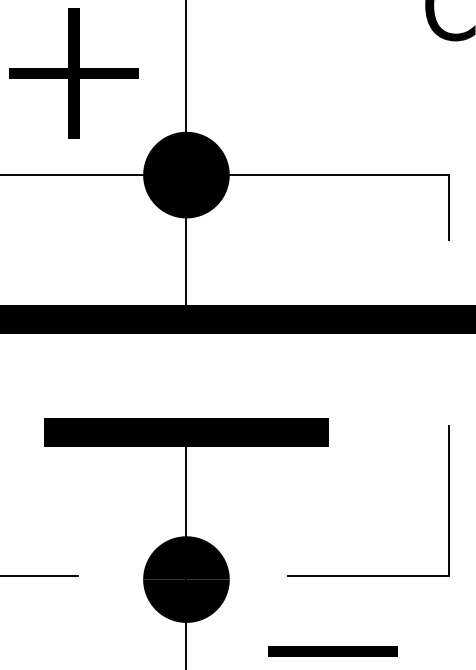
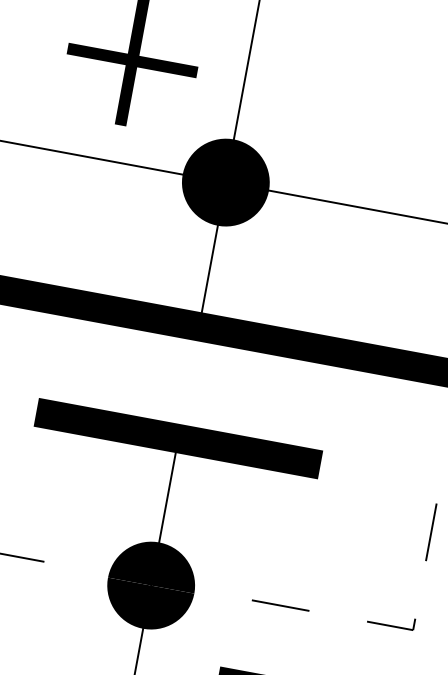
line: (443, 575) -> (408, 629), solid -> dashed

